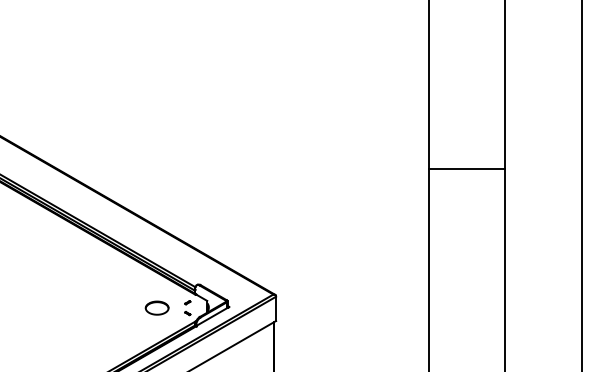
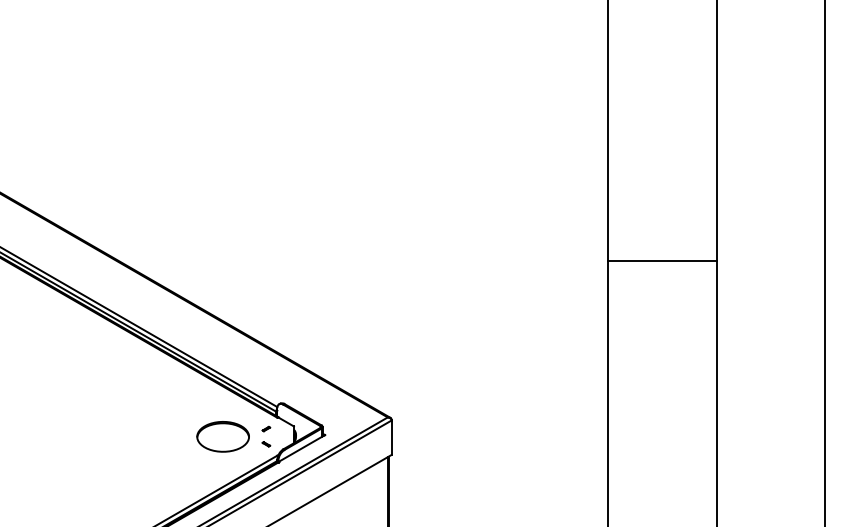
line: (466, 169) -> (661, 261), moved
part: (156, 307) -> (222, 435), size x1.6

